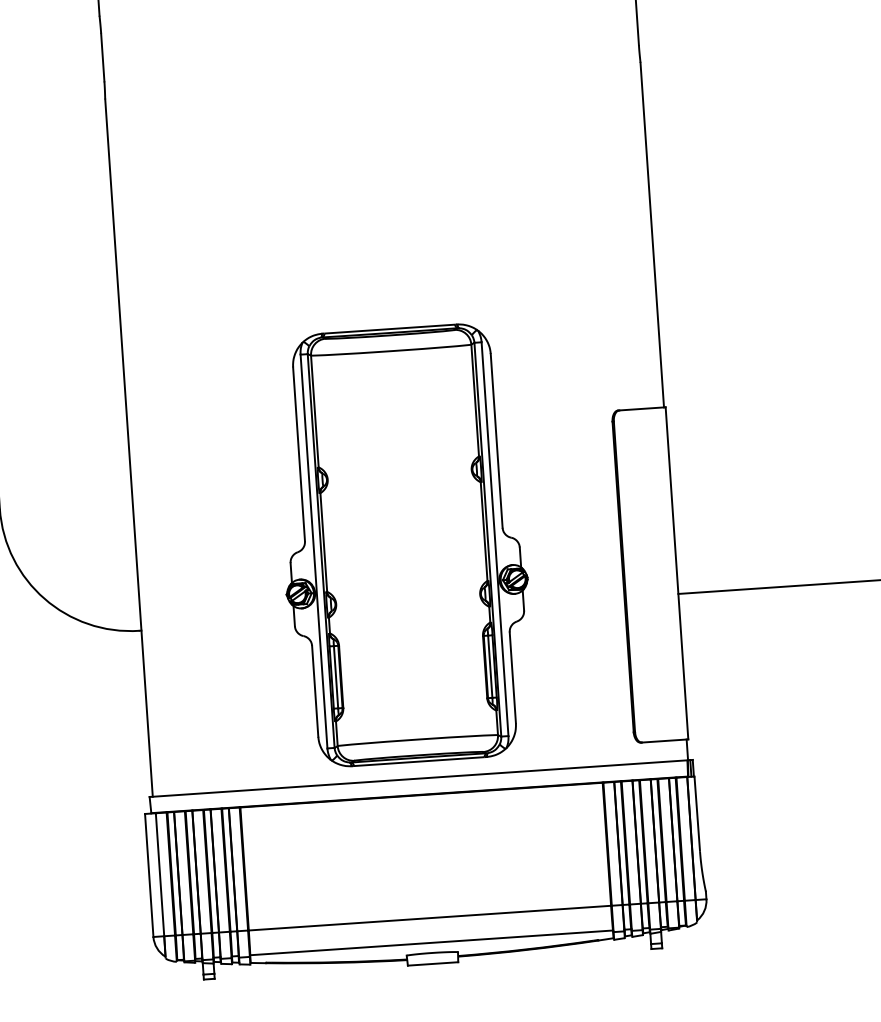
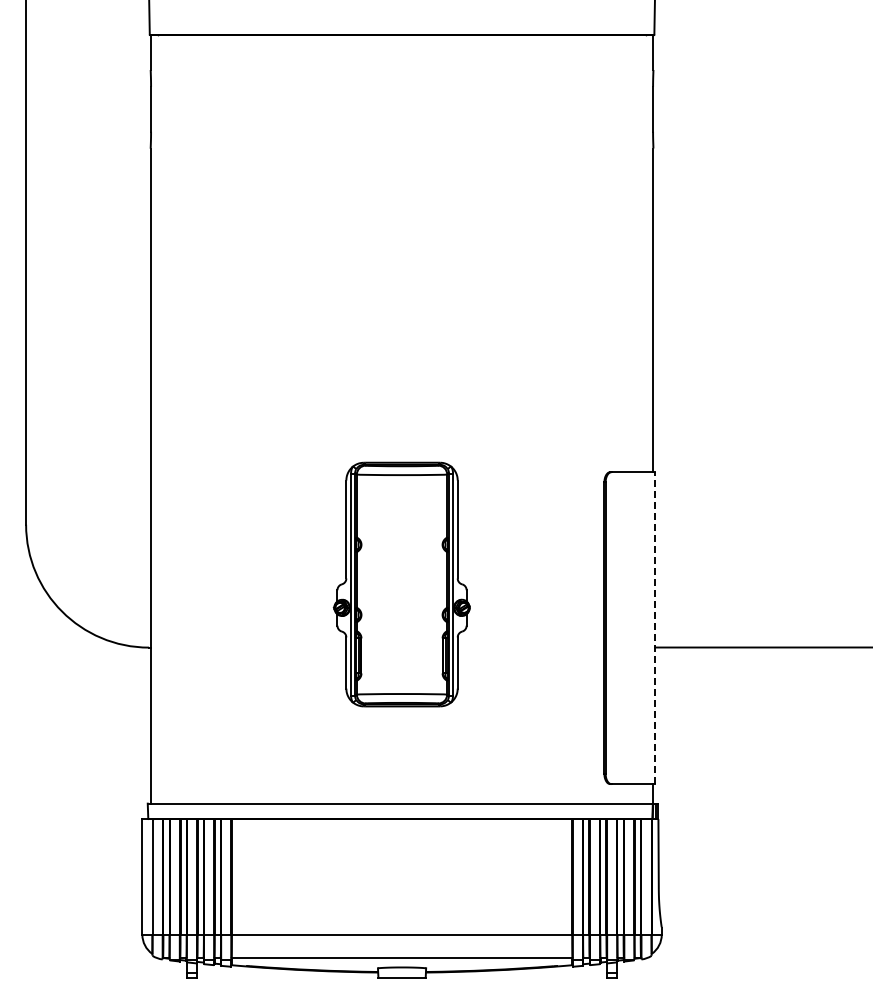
part: (403, 545) -> (401, 584), size x0.6
line: (676, 573) -> (654, 628), solid -> dashed

